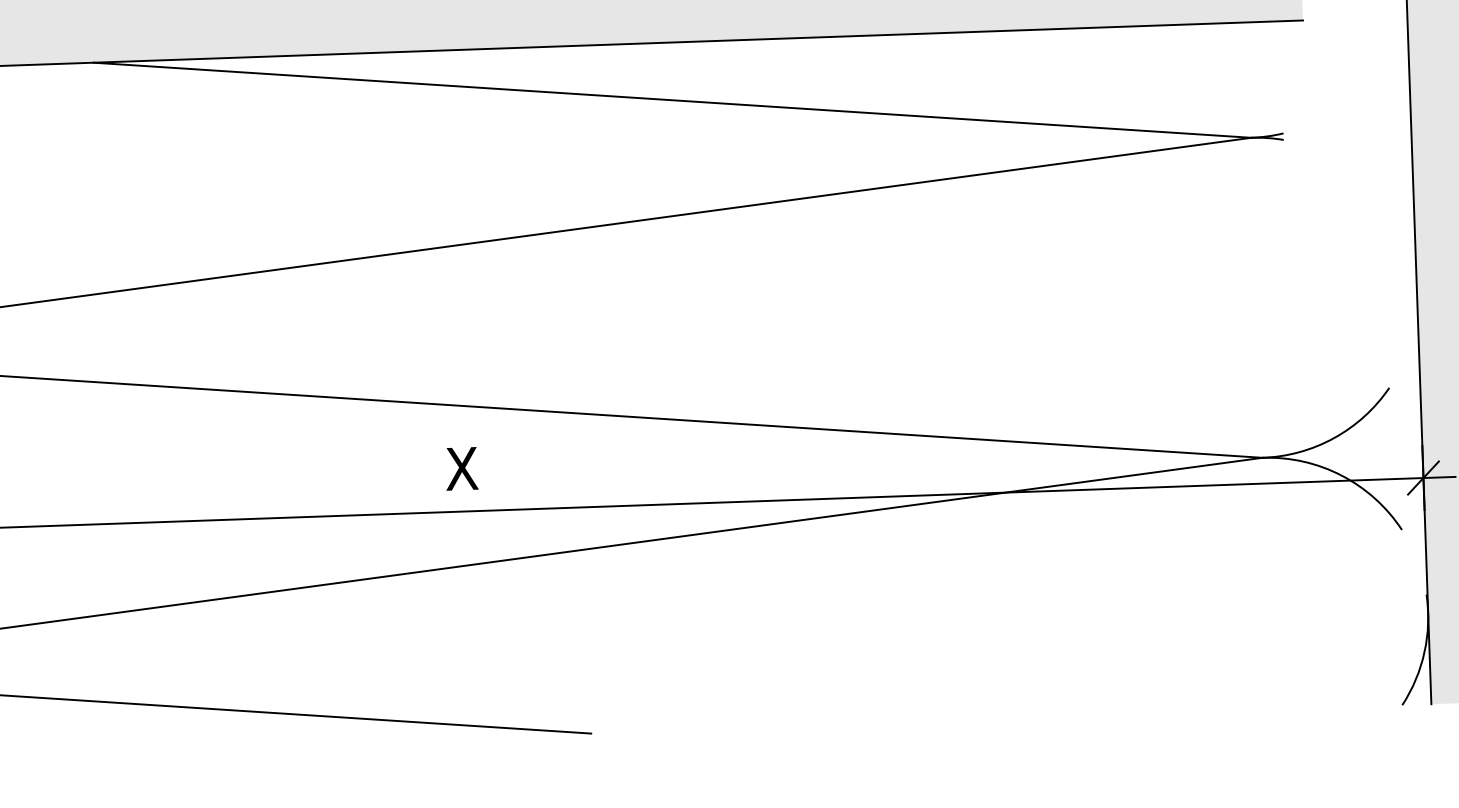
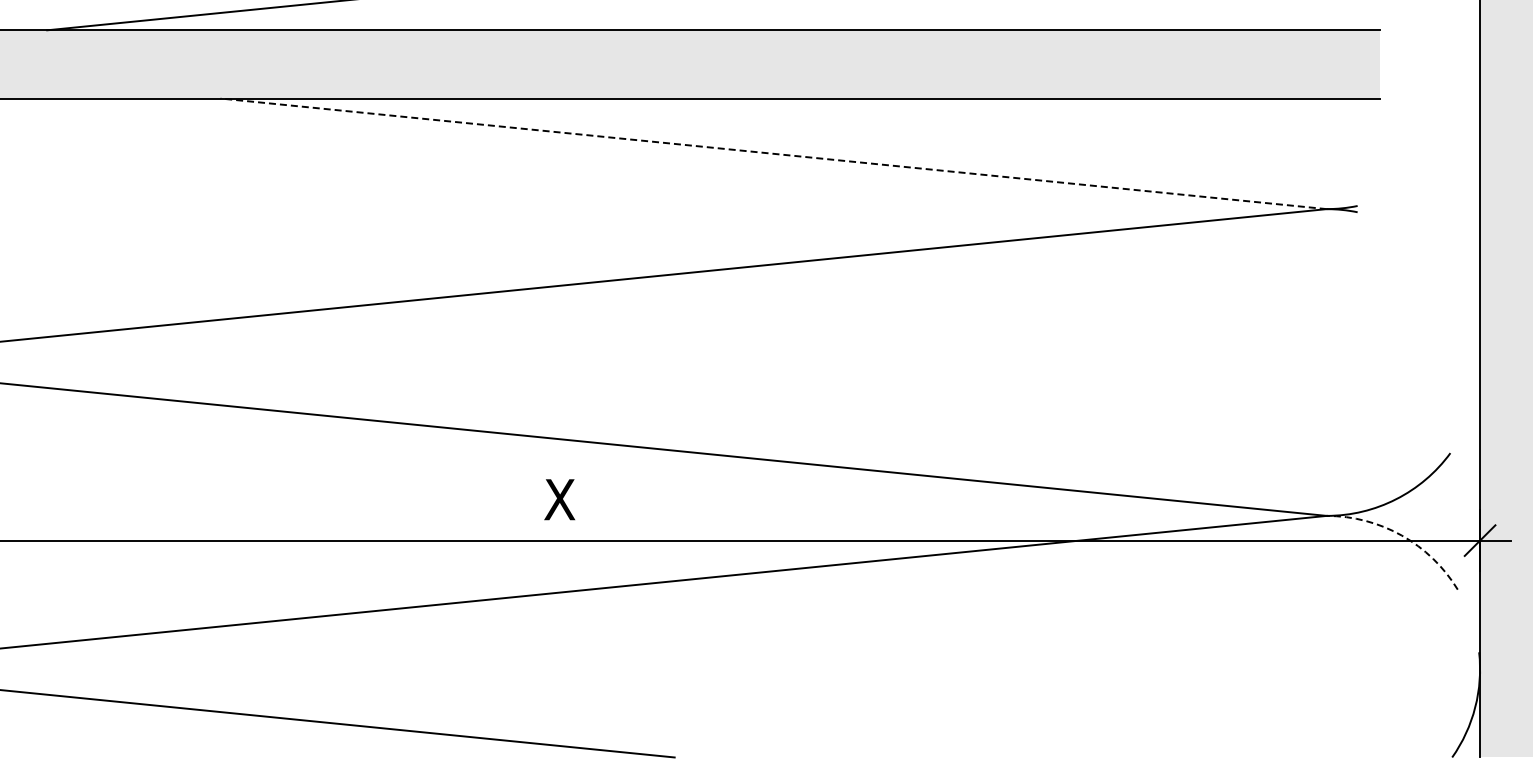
line: (672, 99) -> (773, 153), solid -> dashed
arc: (1341, 475) -> (1401, 535), solid -> dashed

